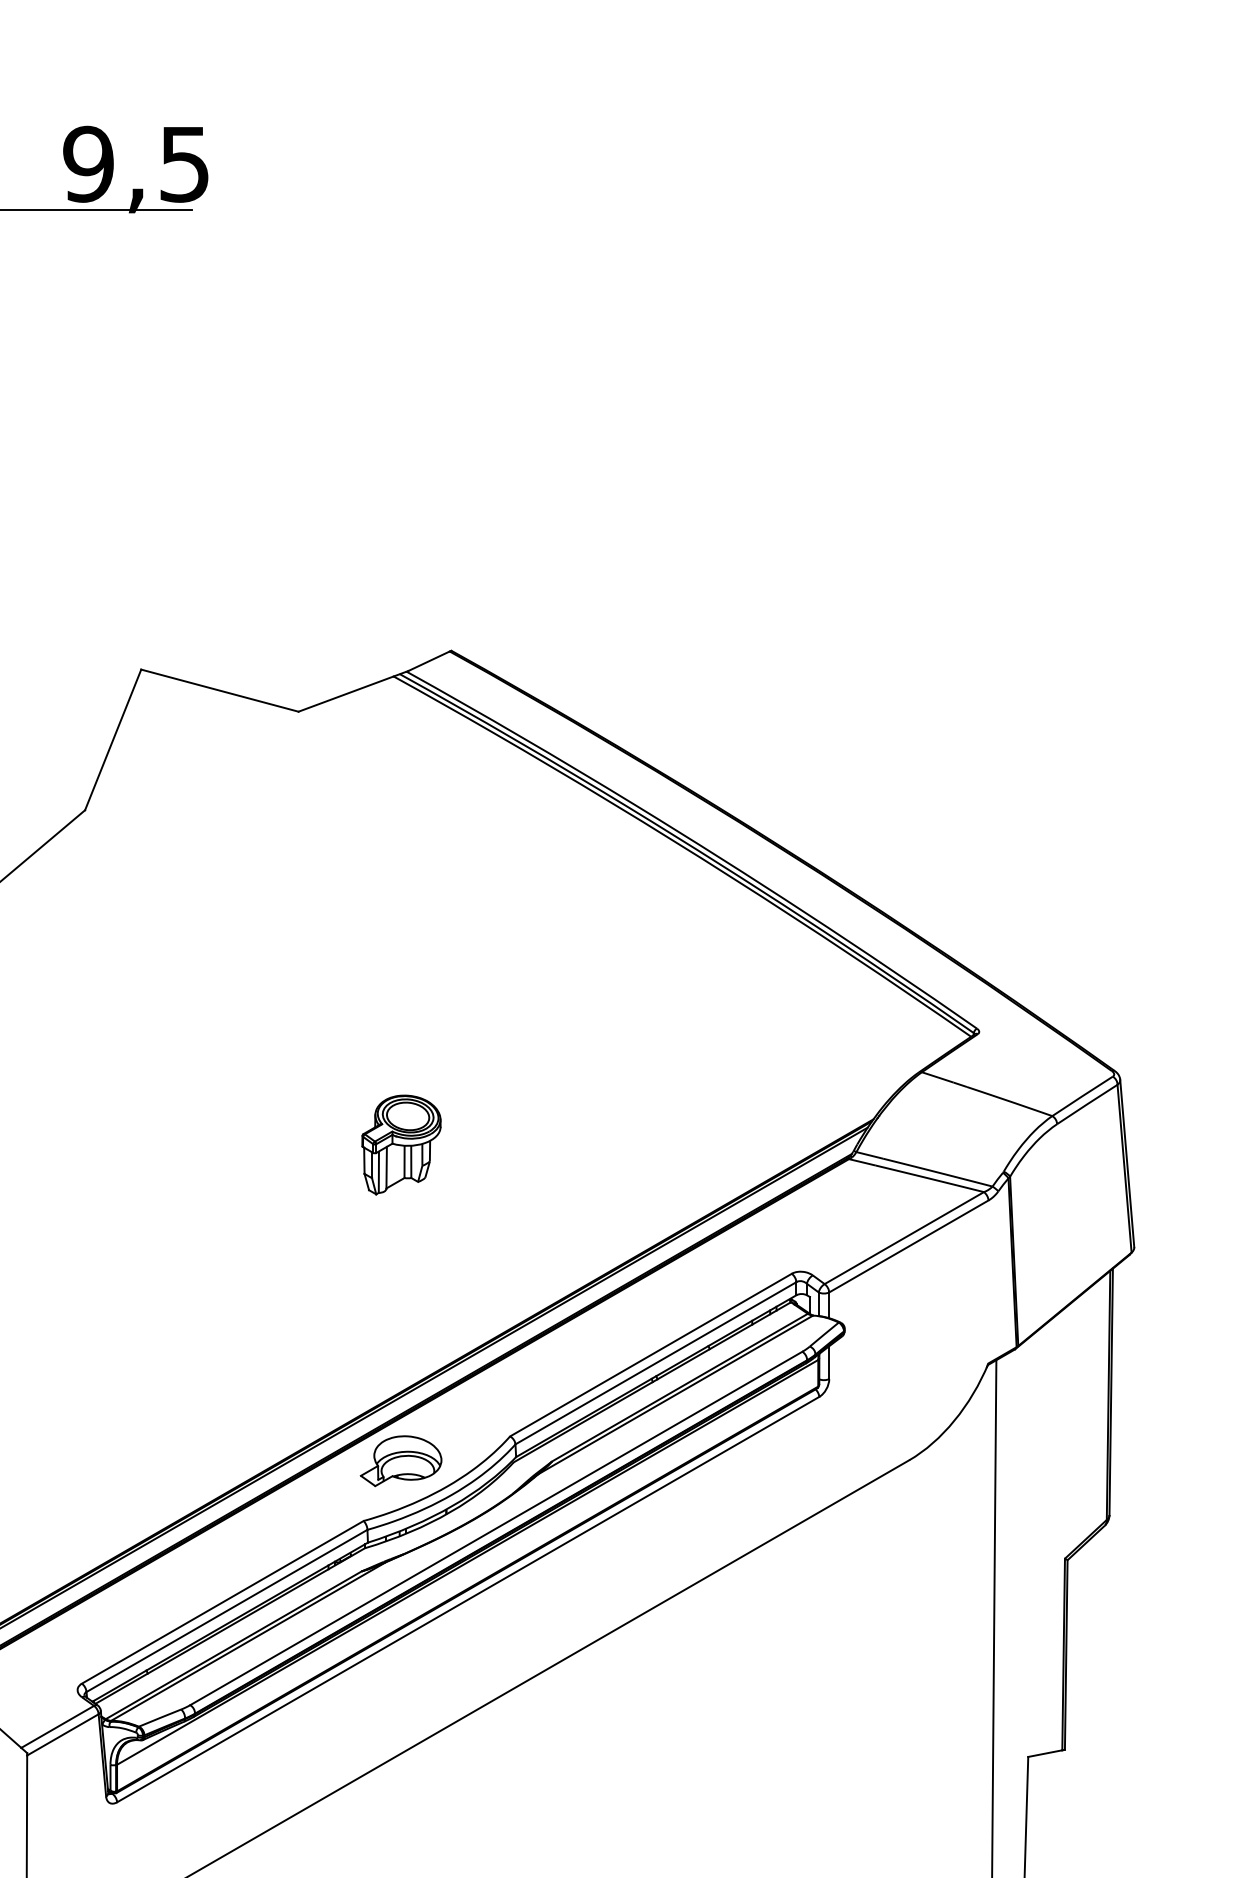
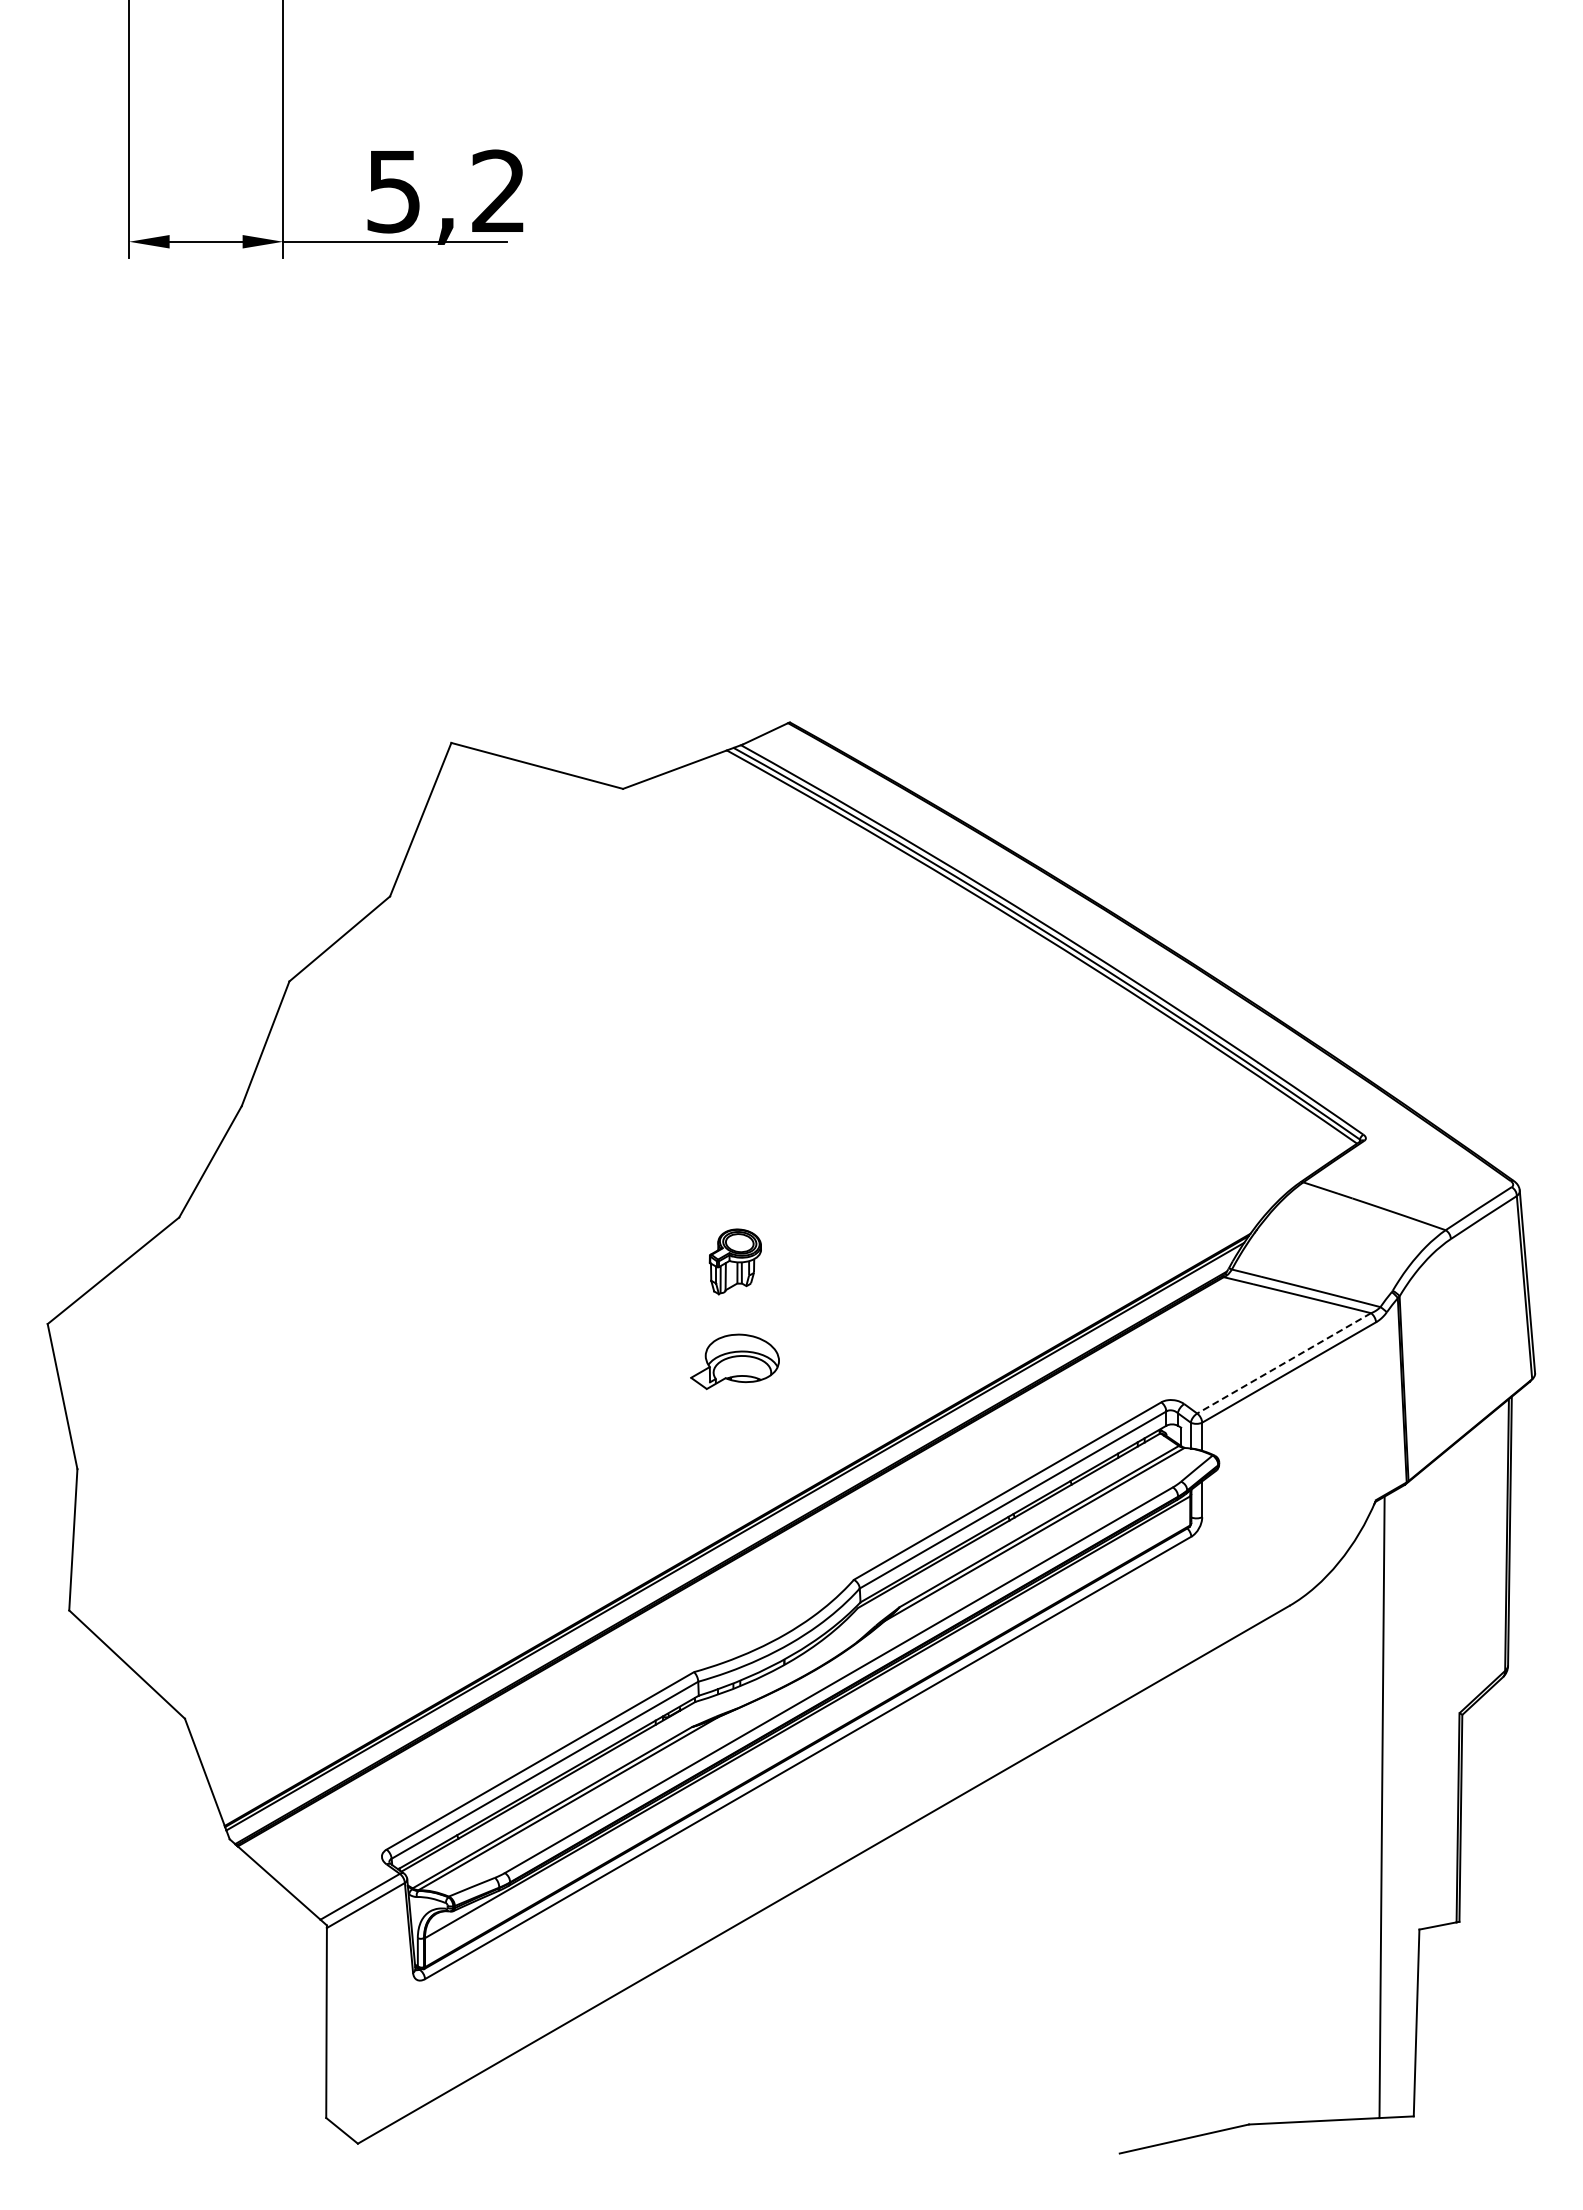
text: (135, 164) -> (445, 191), 9,5 -> 5,2
part: (401, 1144) -> (735, 1261), size x0.6
line: (903, 1238) -> (1283, 1363), solid -> dashed
part: (400, 1460) -> (734, 1361), moved

